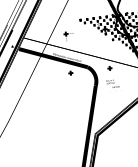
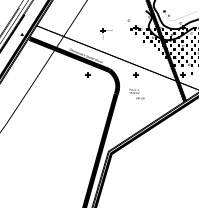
part: (69, 36) -> (106, 33), moved

